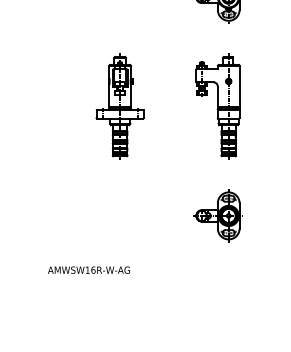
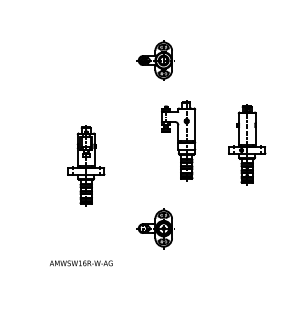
part: (120, 106) -> (86, 165), moved
part: (218, 106) -> (178, 140), moved
text: (89, 270) -> (81, 263), moved

